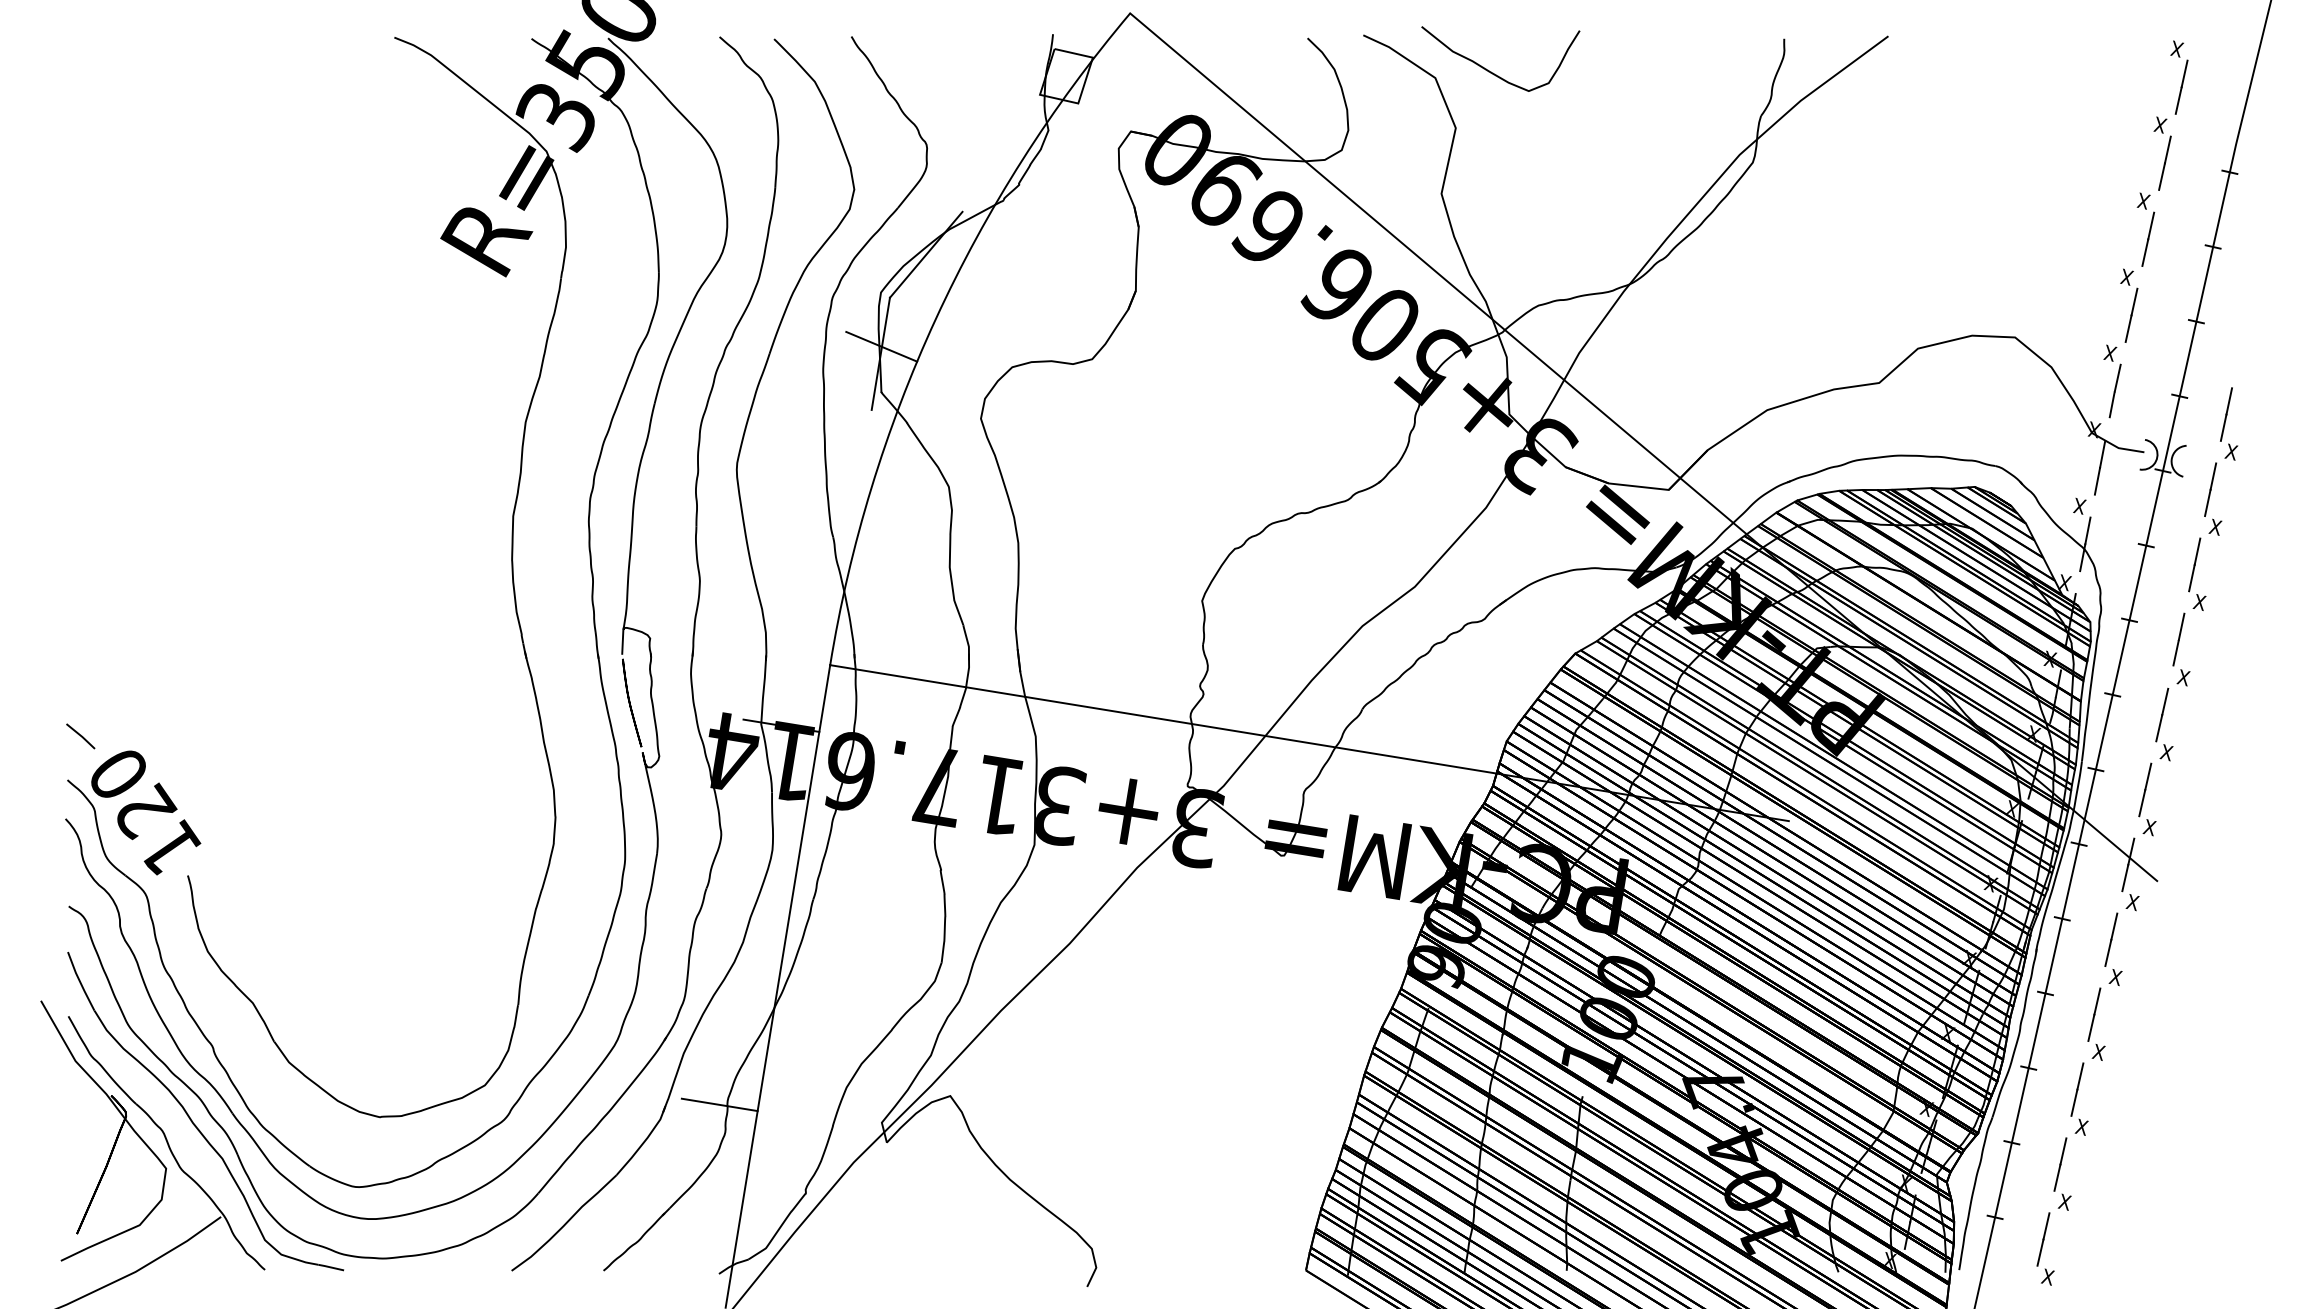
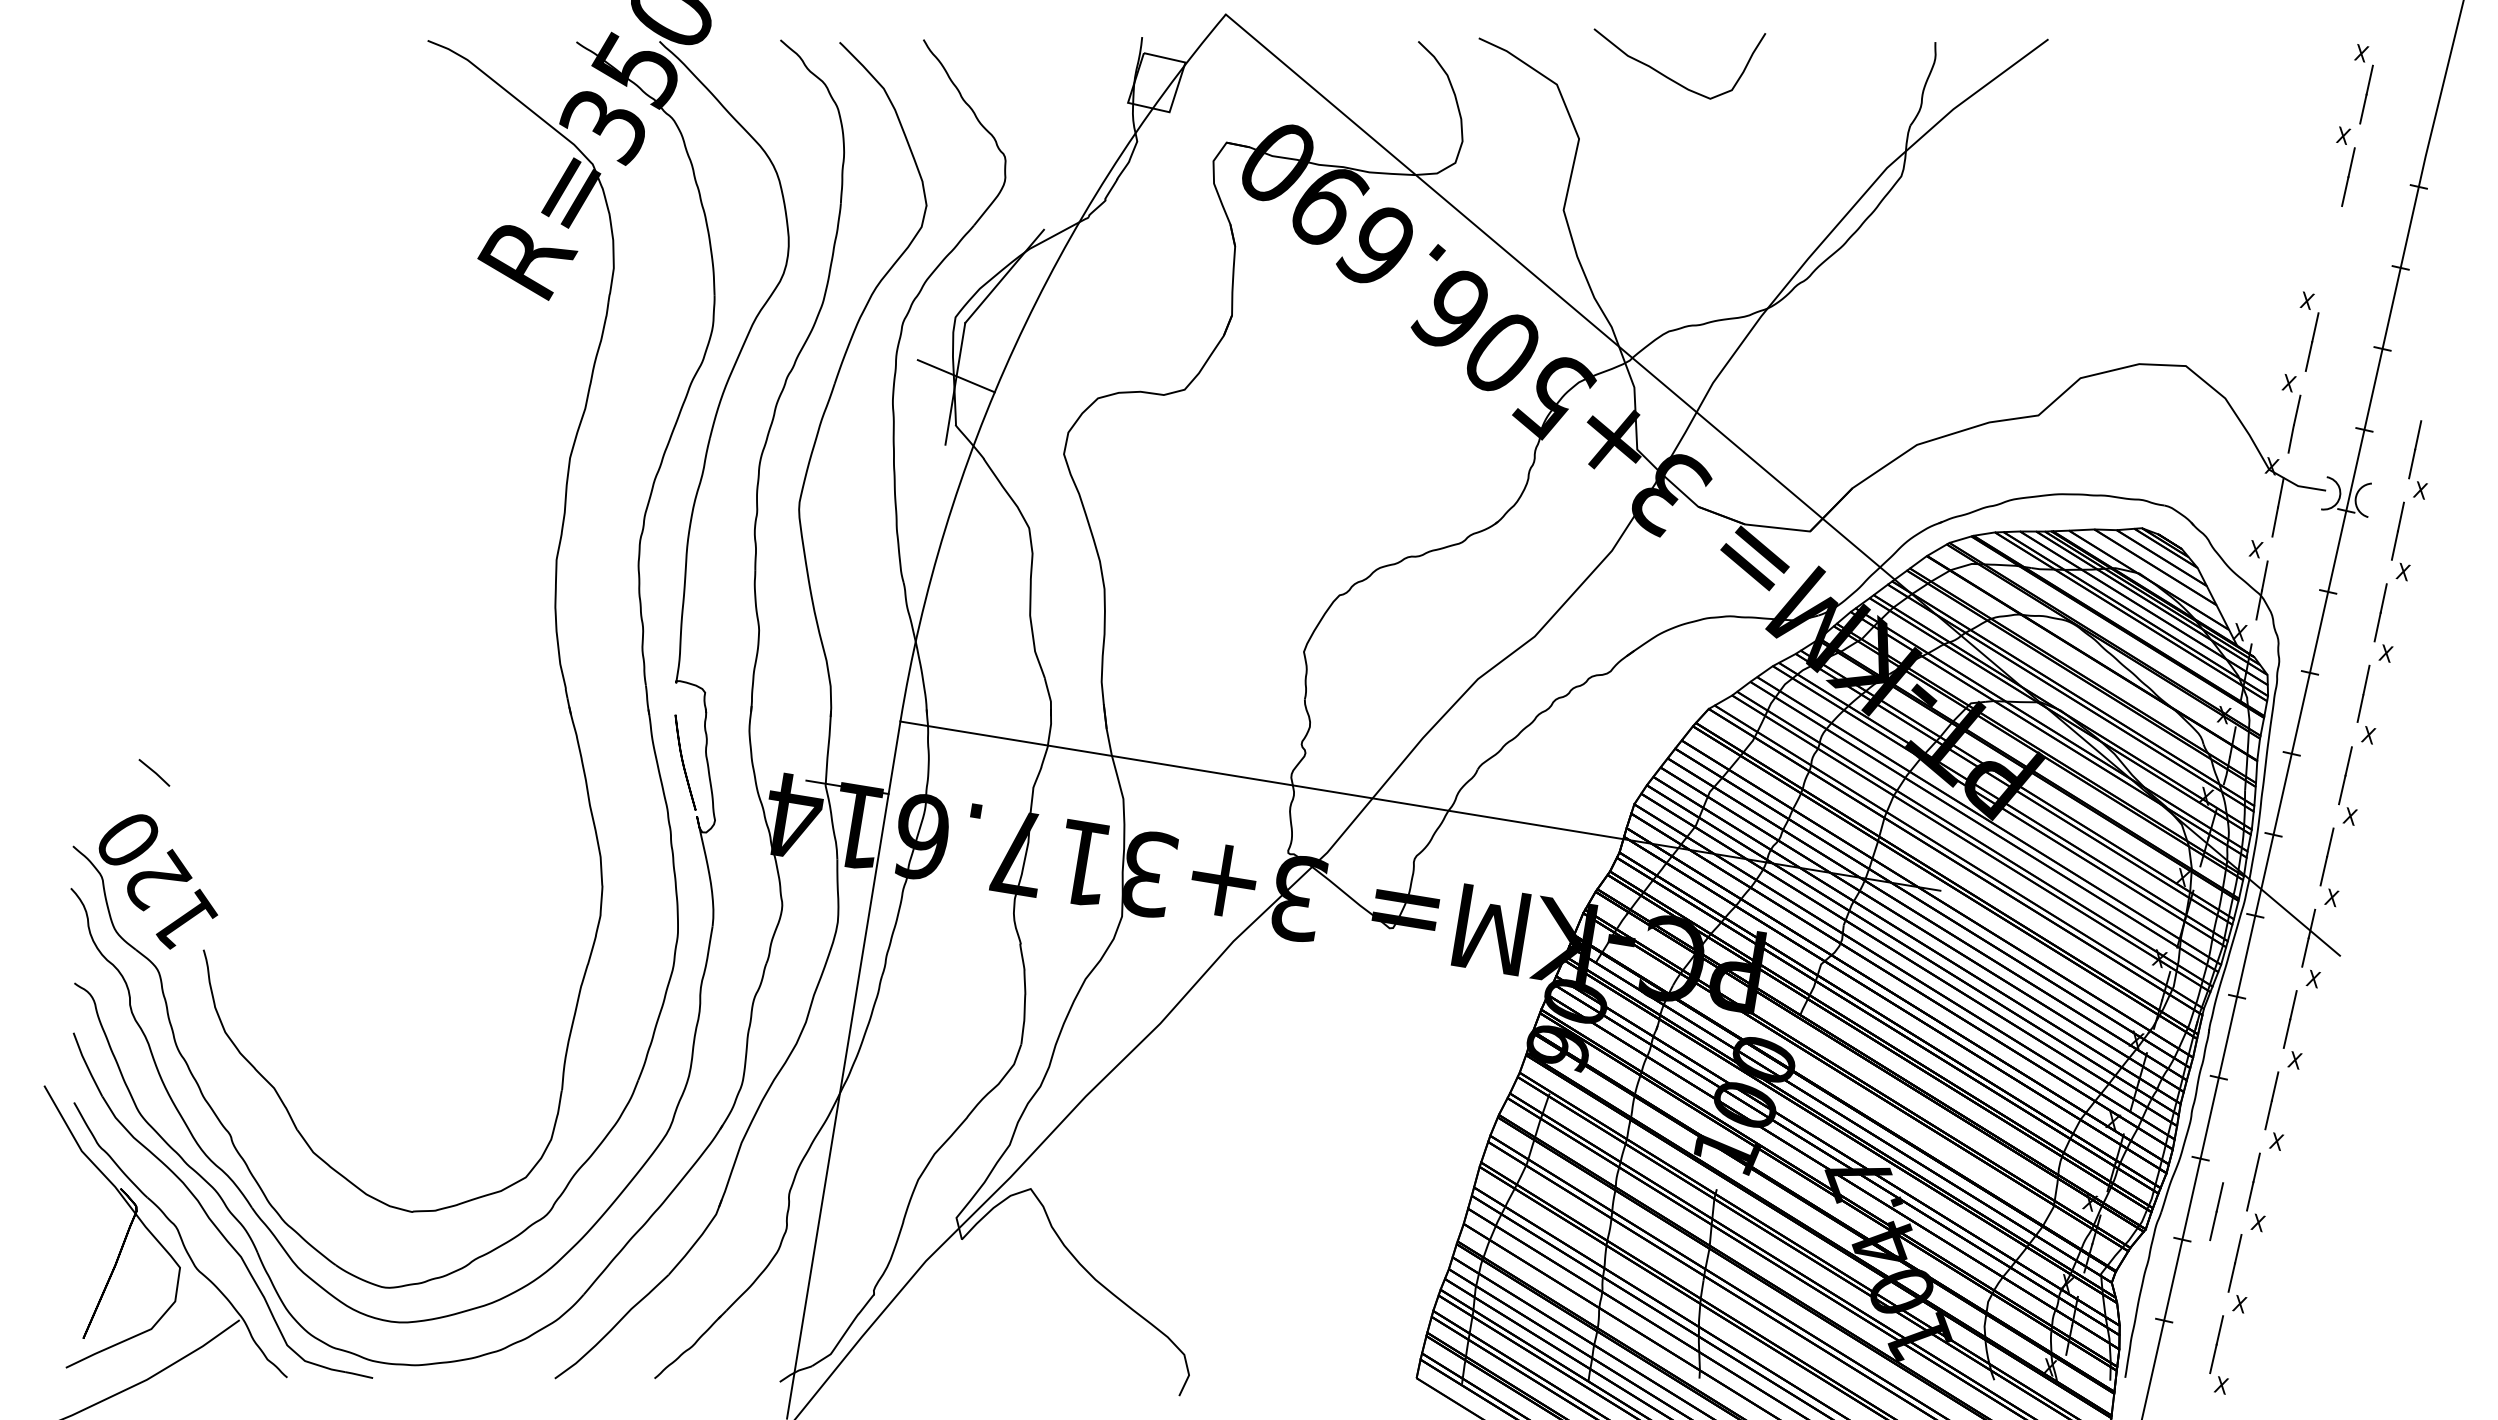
curve: (1493, 72) -> (1671, 78), moved
part: (2145, 230) -> (2327, 249), removed
line: (622, 642) -> (675, 696), removed
line: (80, 736) -> (154, 772), moved
line: (719, 1104) -> (780, 1198), removed
line: (2043, 1116) -> (2216, 1211), added

